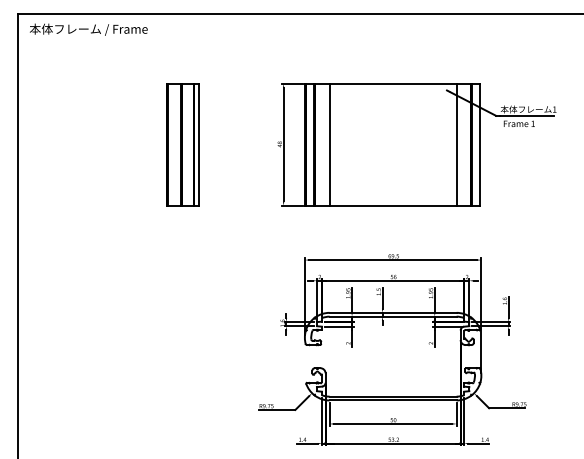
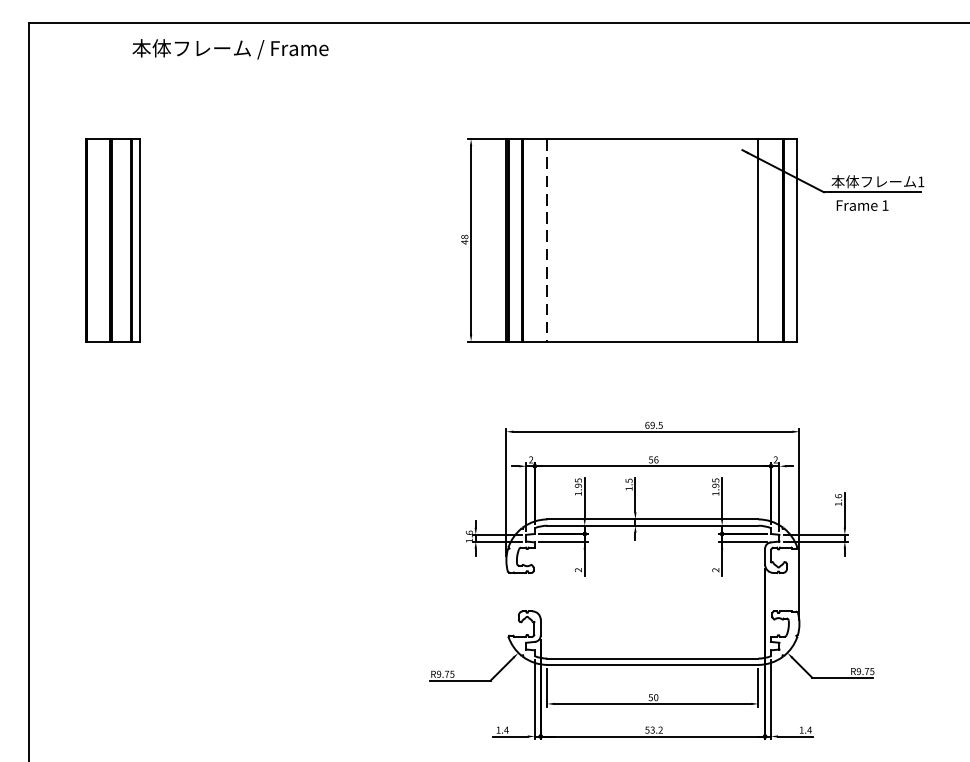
text: (88, 29) -> (230, 48), moved
part: (182, 144) -> (112, 239), moved
line: (329, 144) -> (547, 239), solid -> dashed

